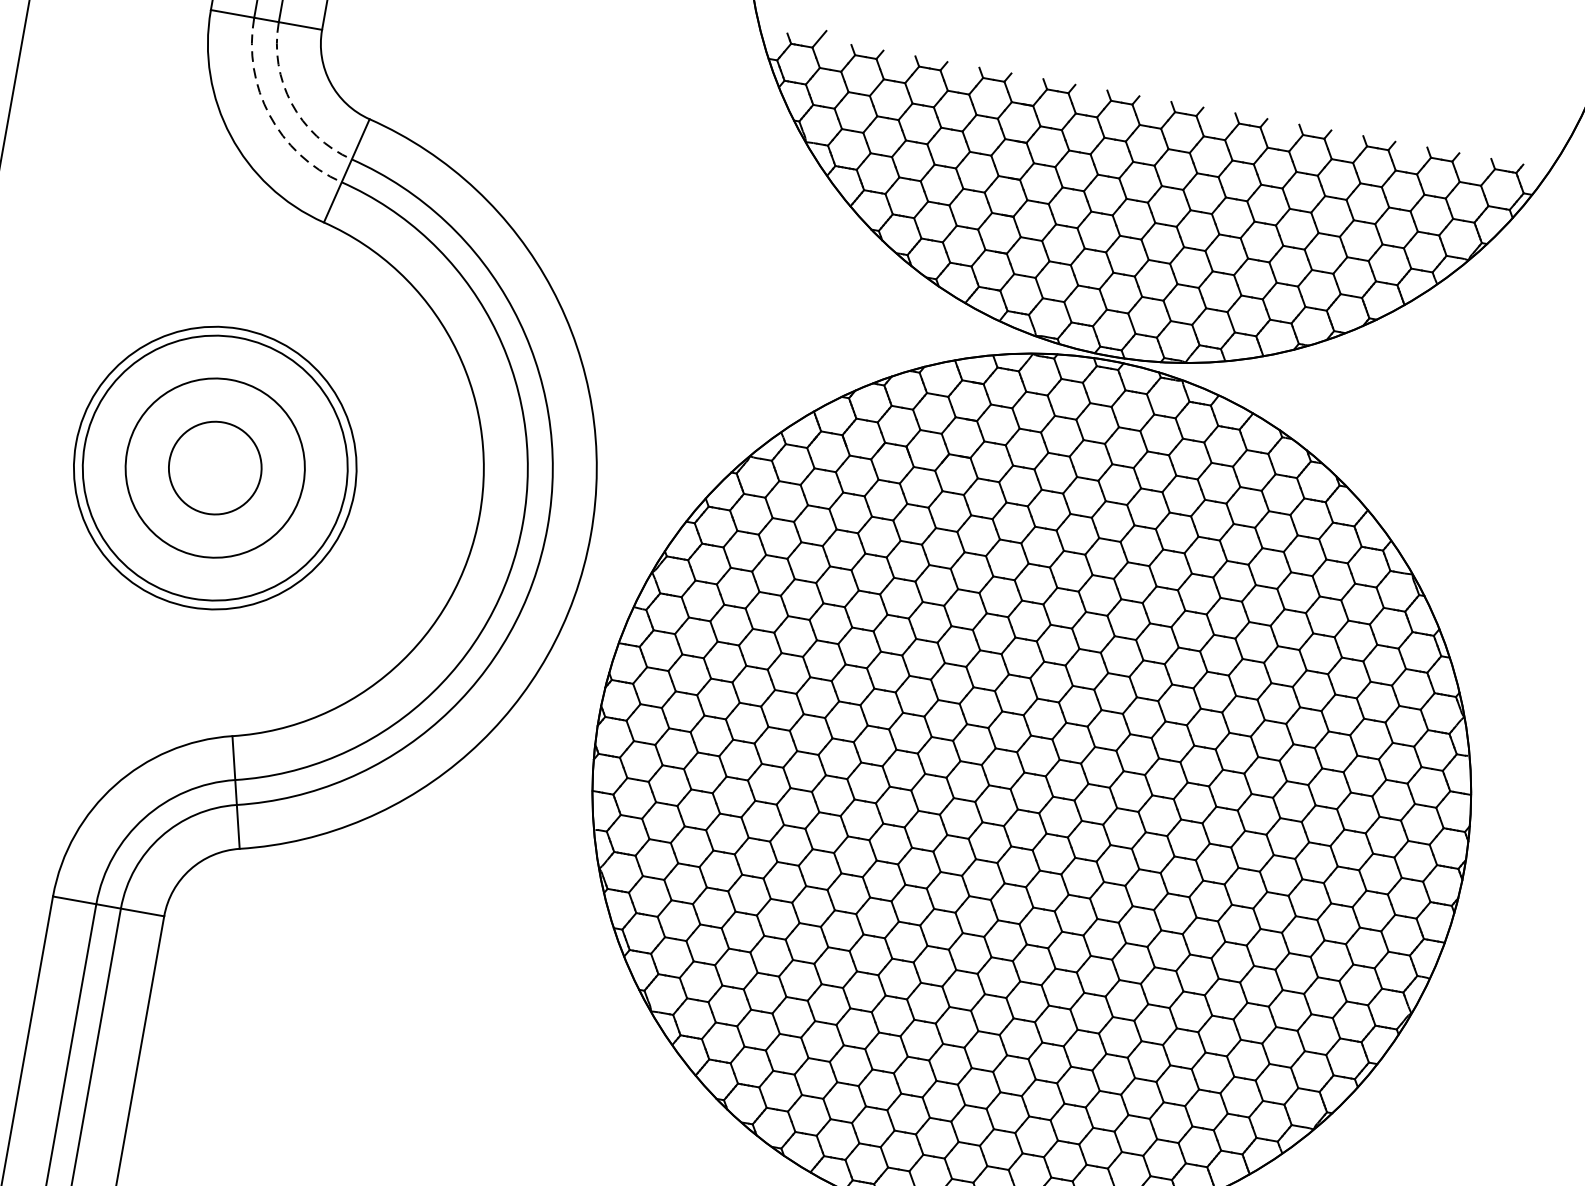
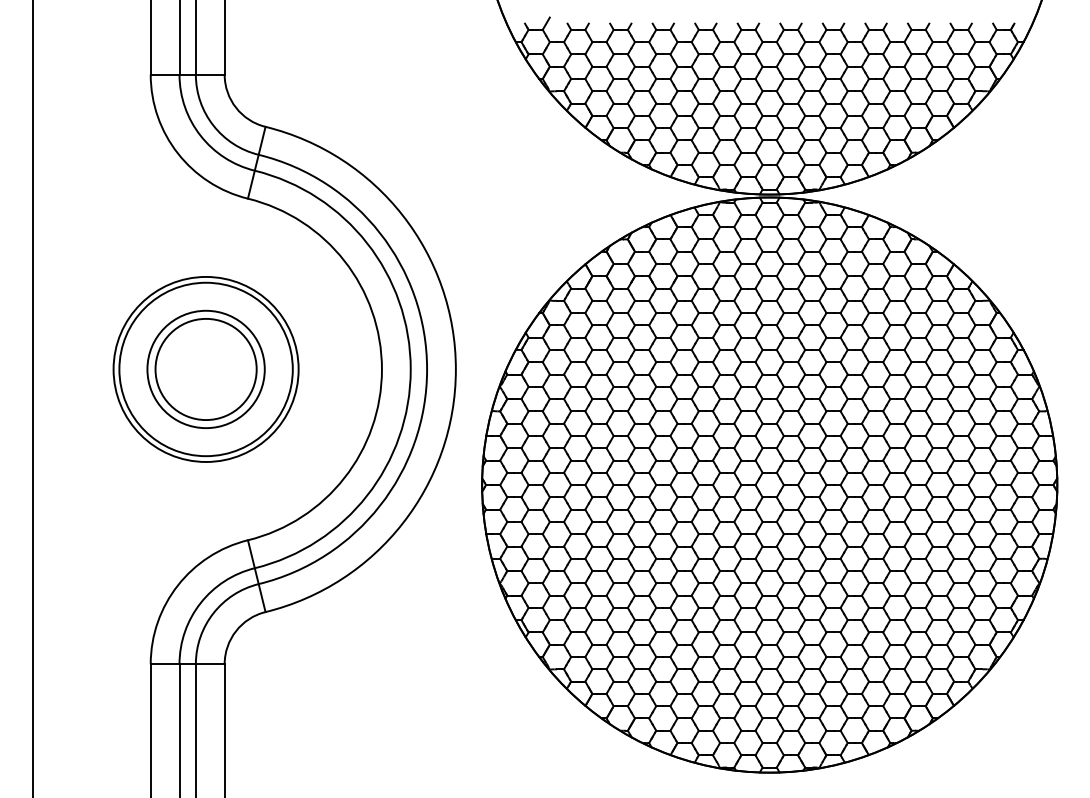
arc: (291, 103) -> (213, 125), dashed -> solid
arc: (269, 114) -> (200, 135), dashed -> solid
circle: (214, 467) -> (205, 369), size x1.67

